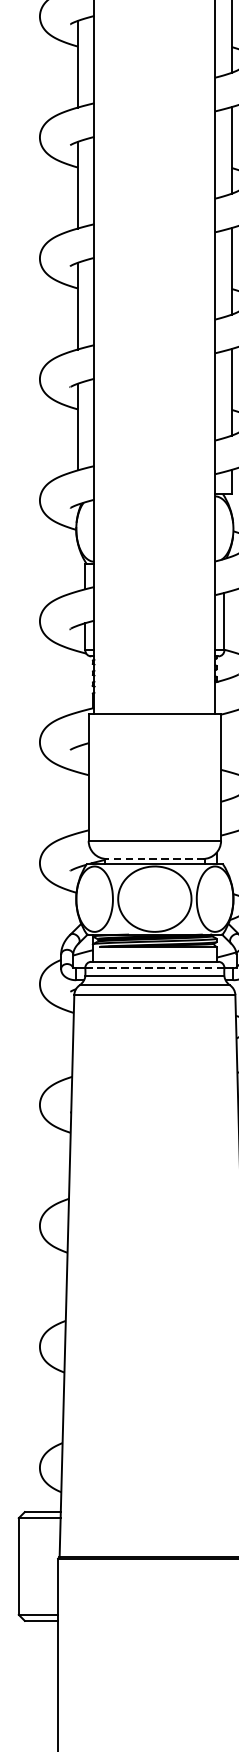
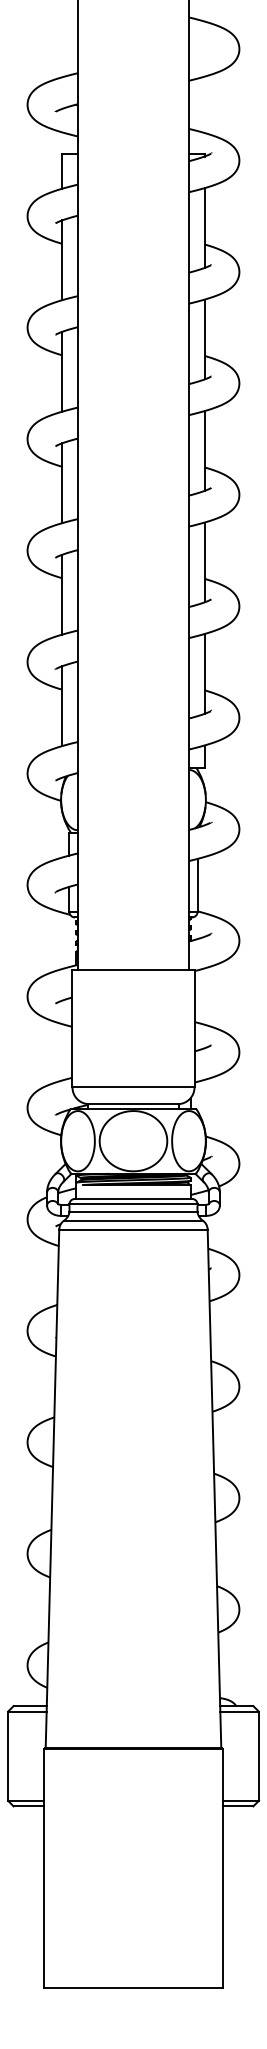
line: (154, 859) -> (133, 1104), dashed -> solid
line: (155, 967) -> (134, 1204), dashed -> solid

